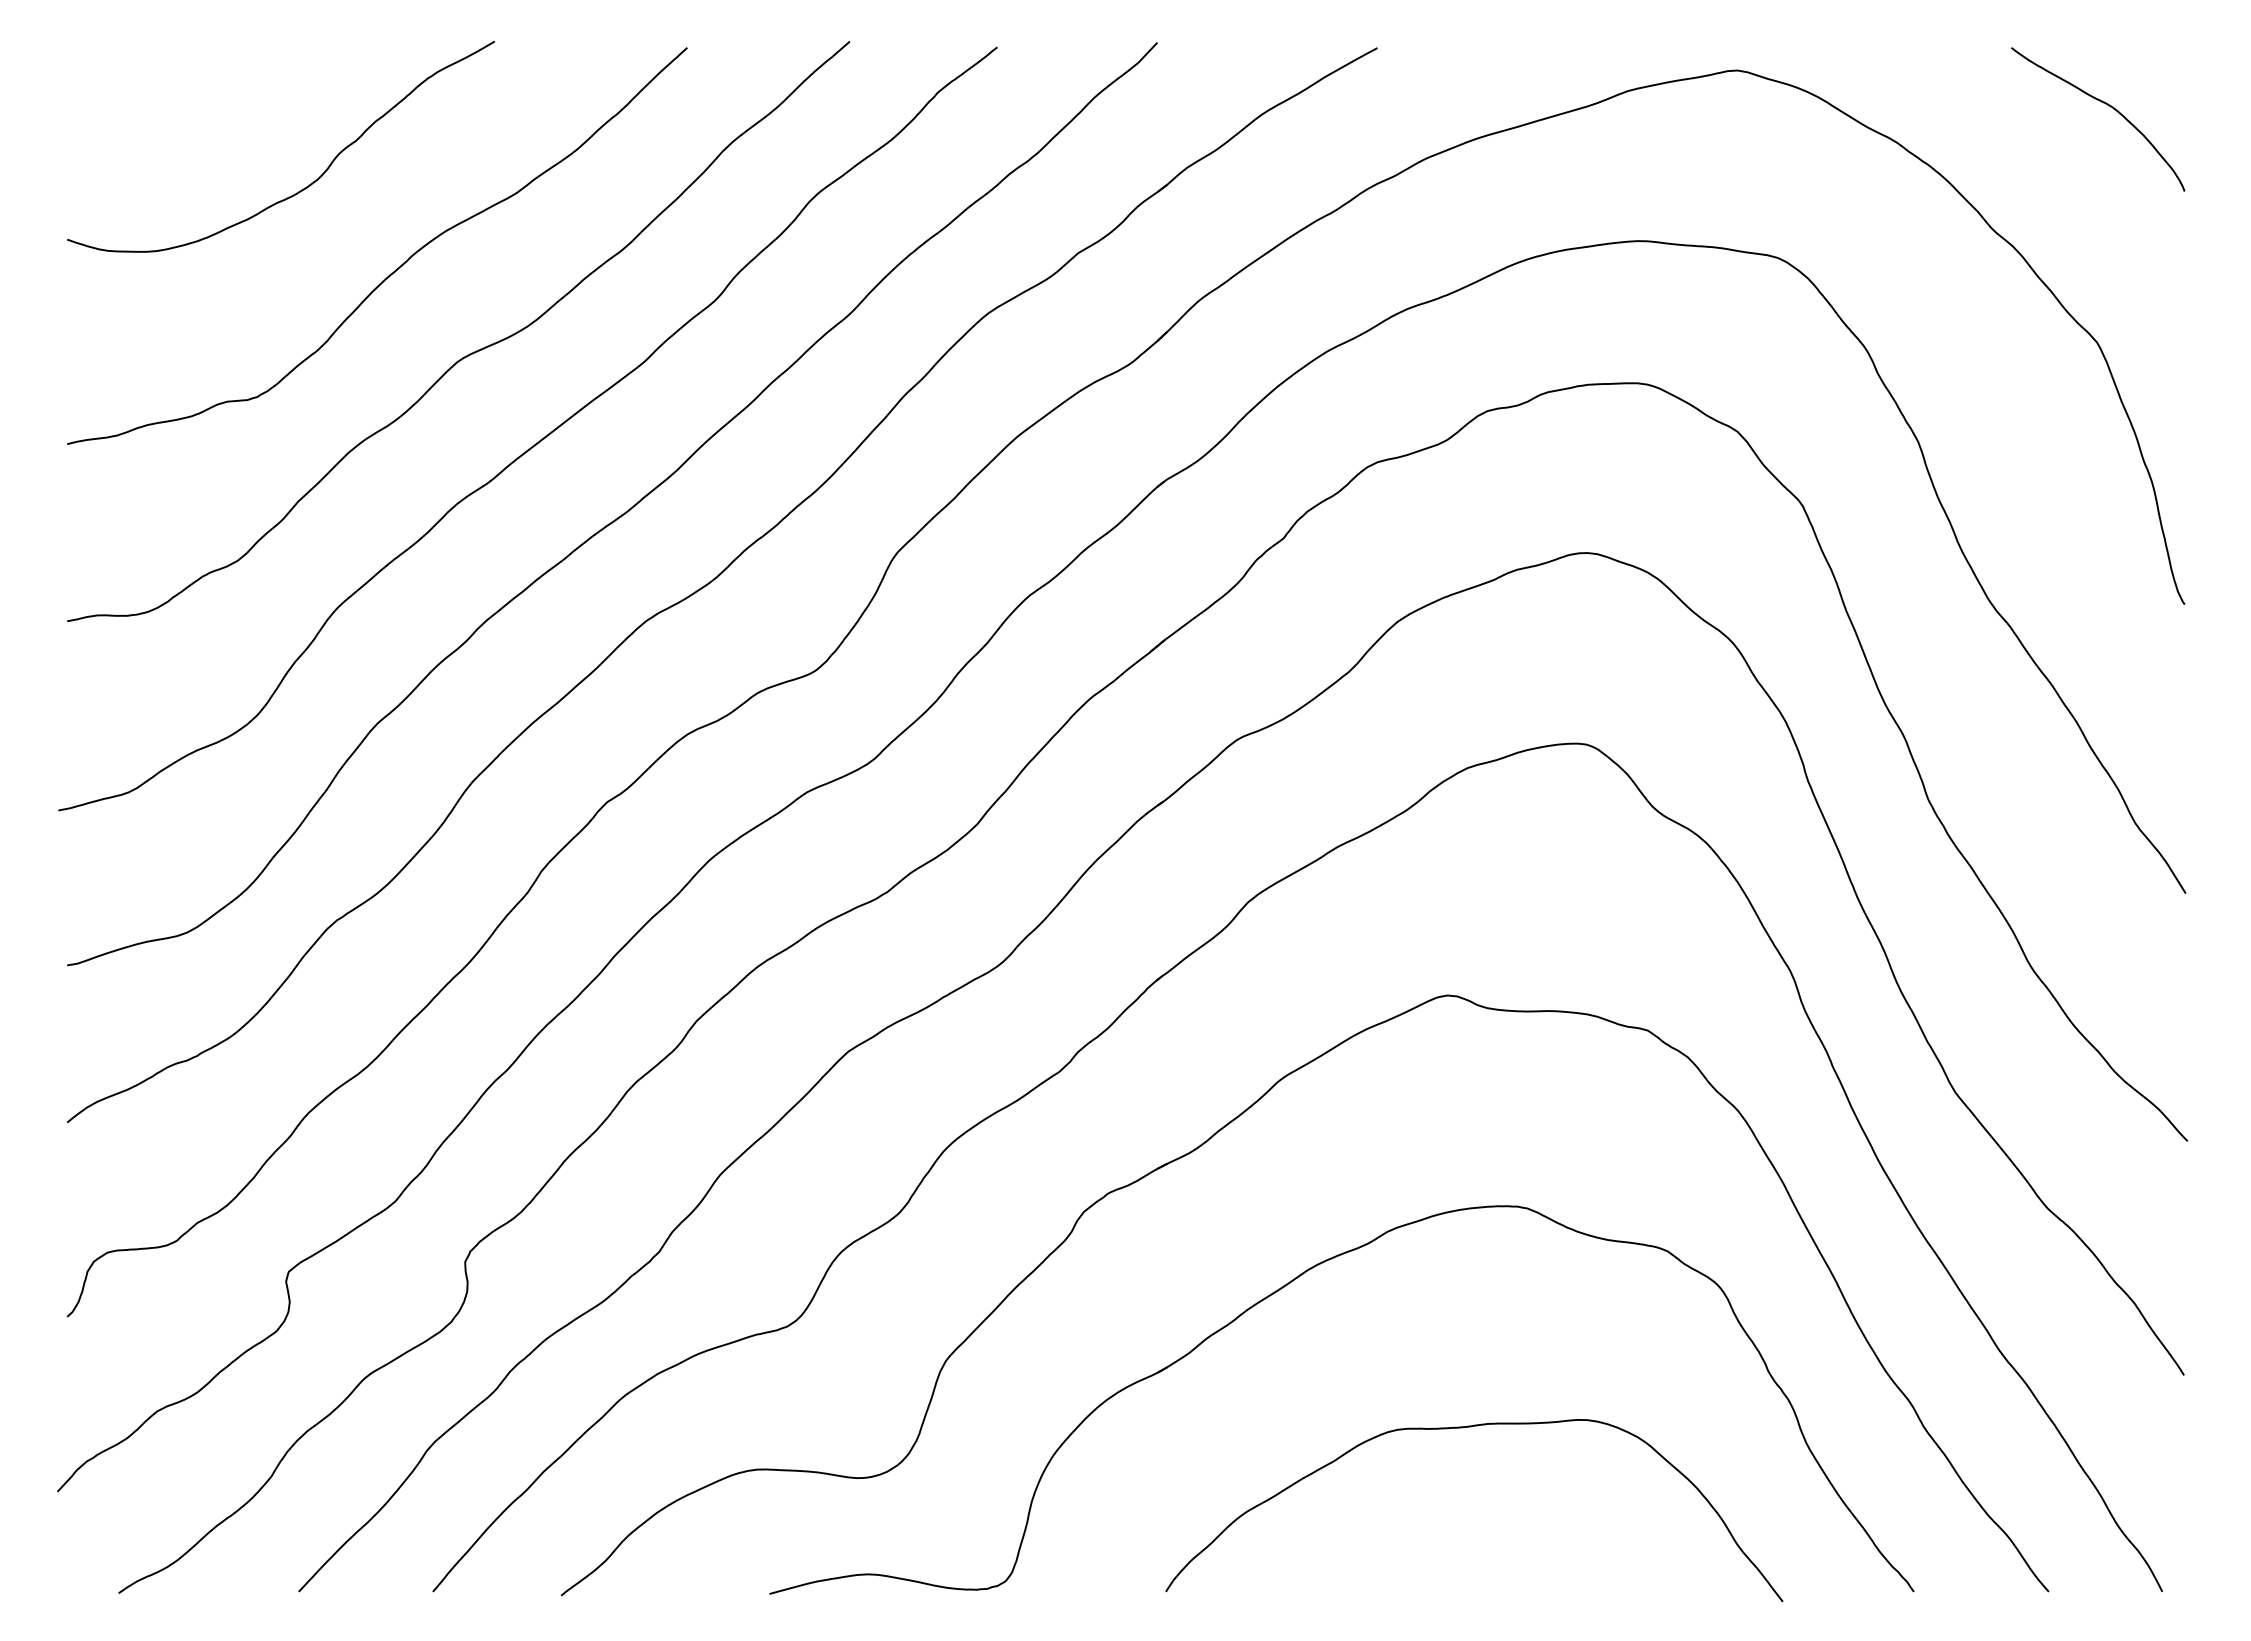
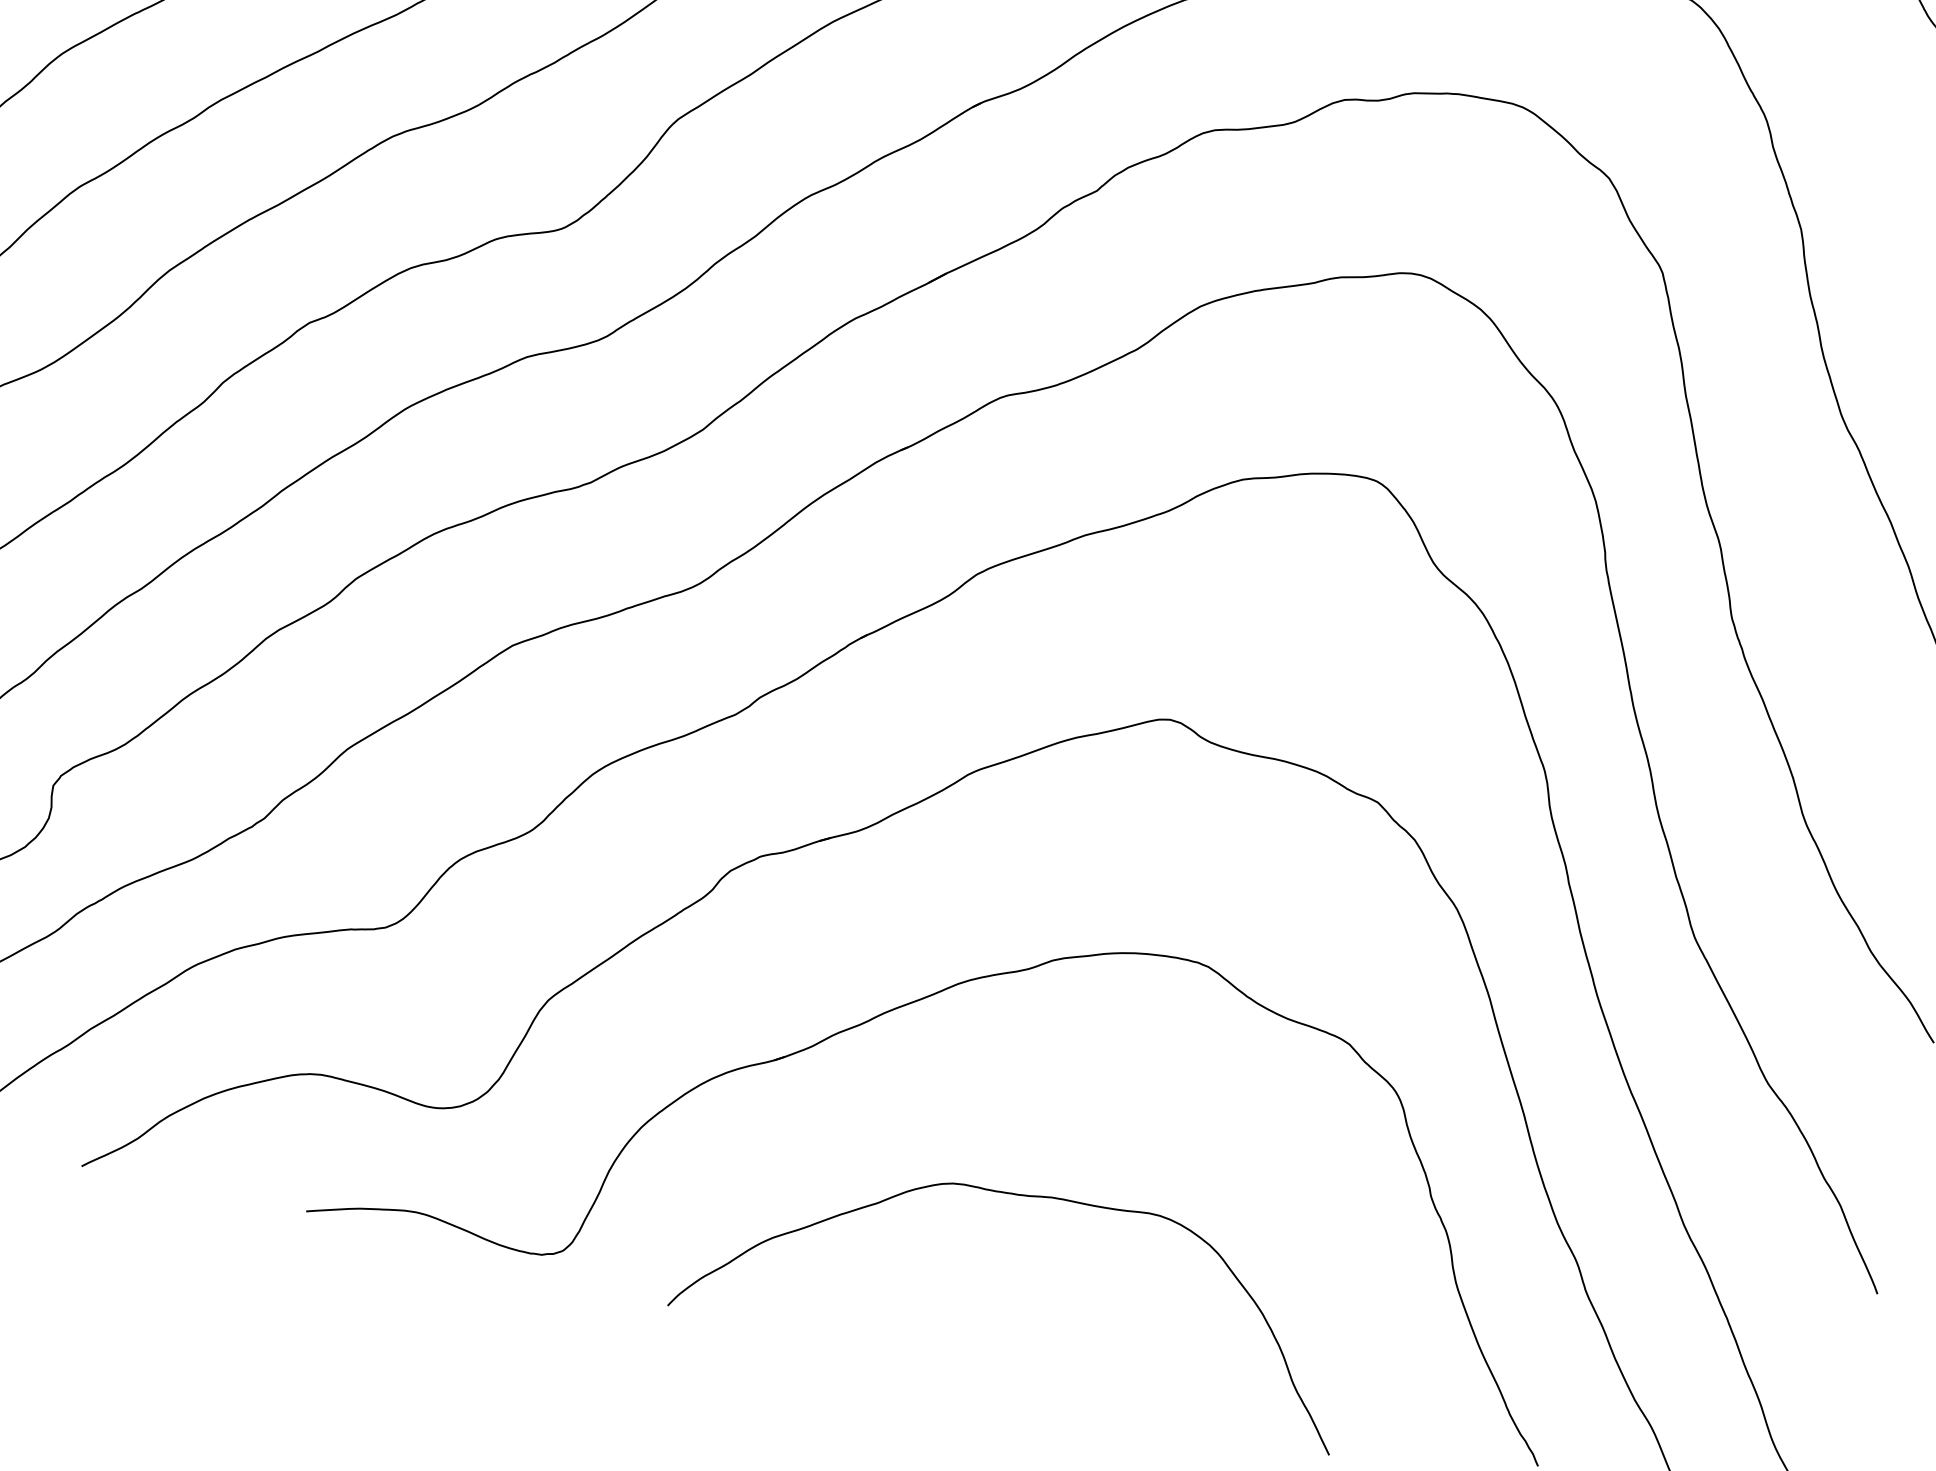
curve: (1462, 1428) -> (1023, 1196), moved

